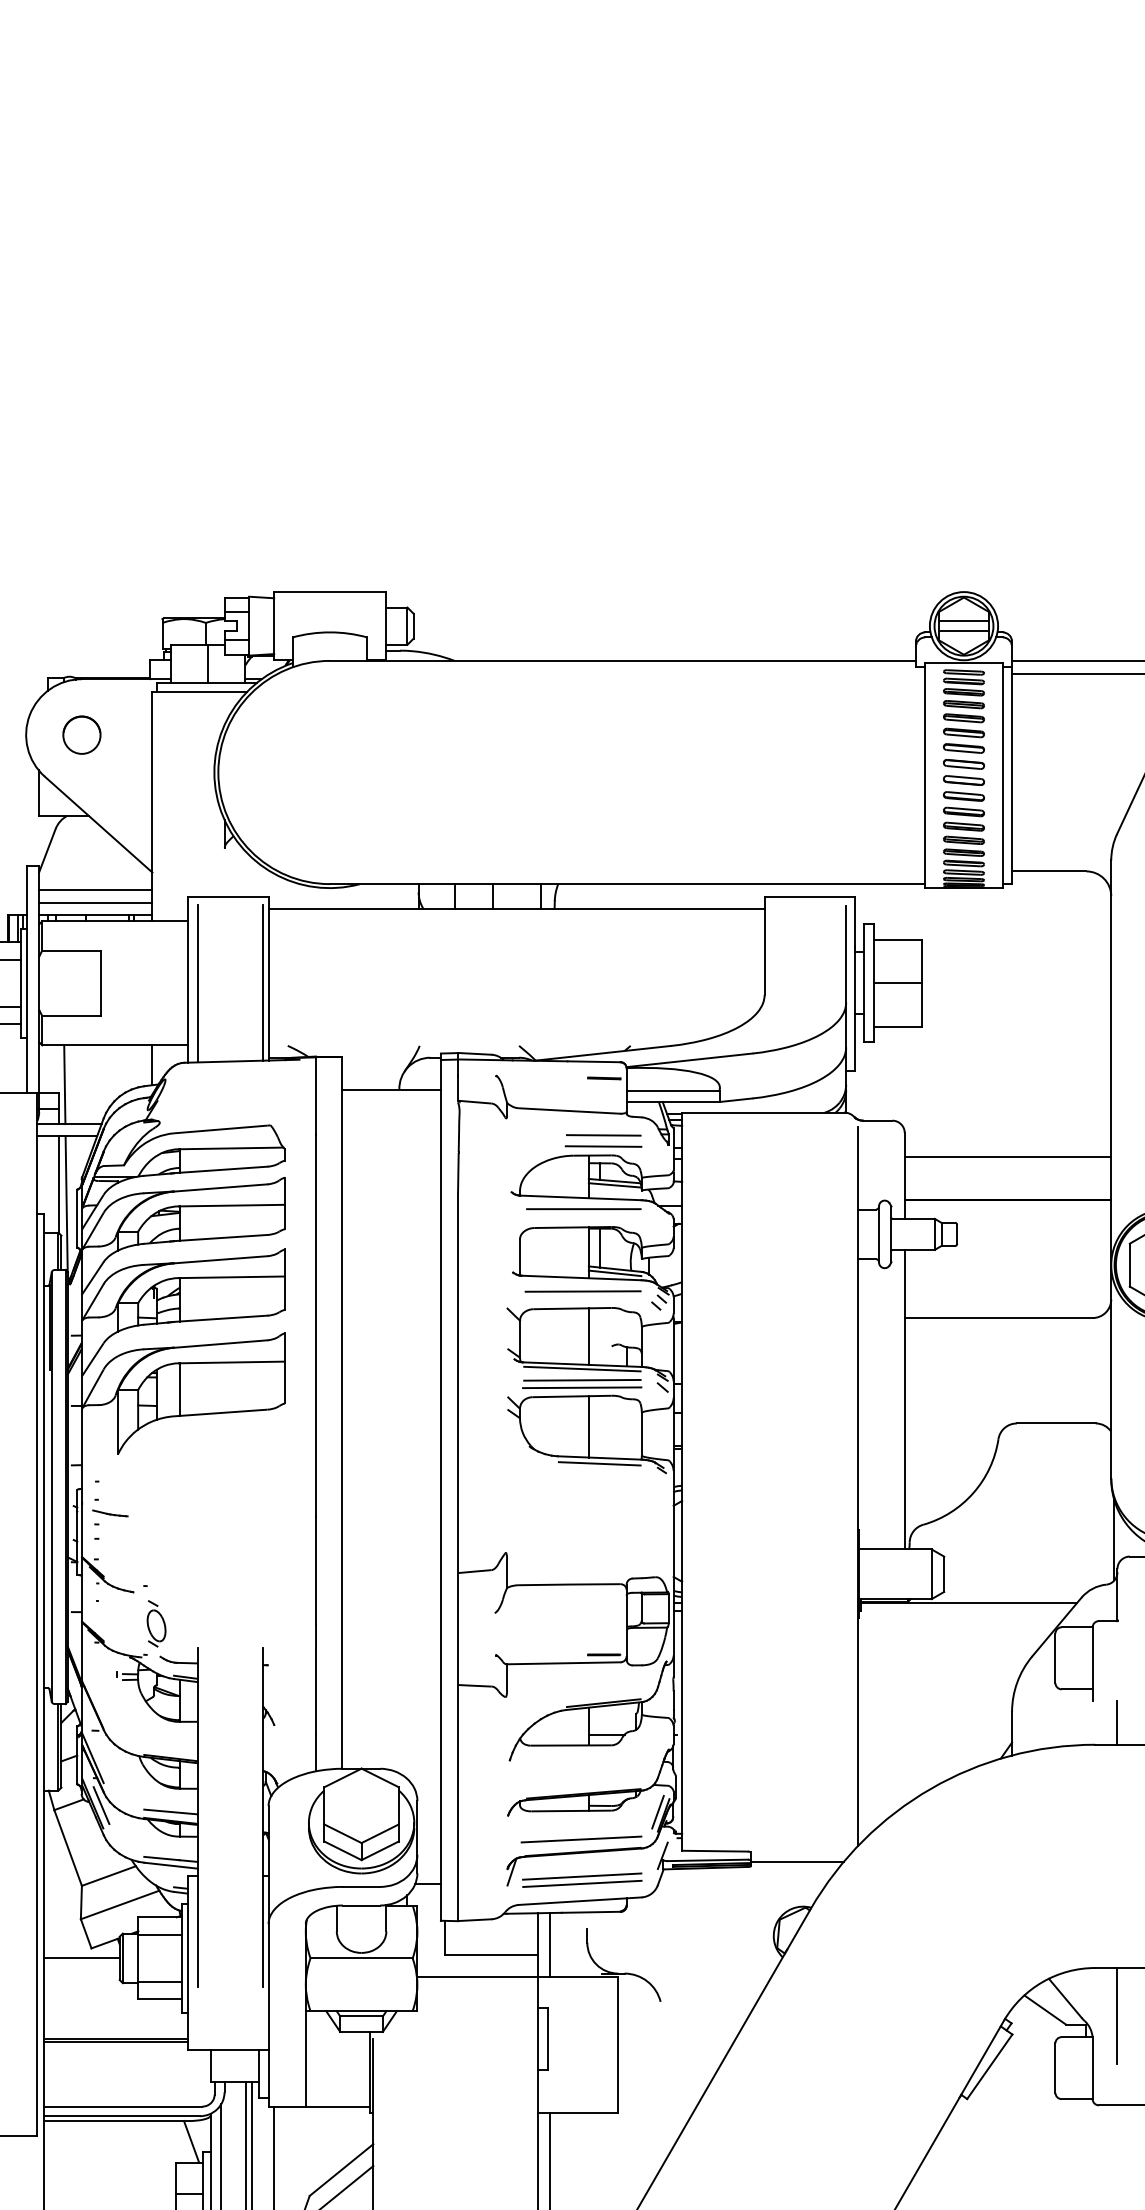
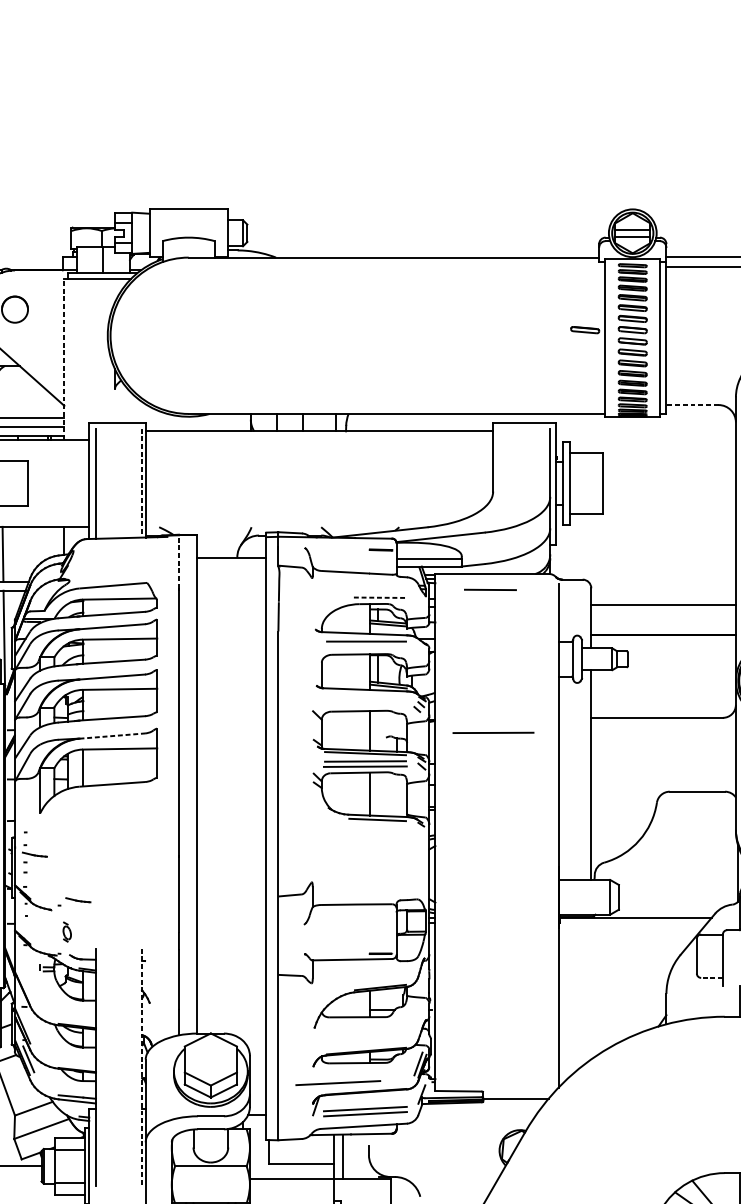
part: (895, 764) -> (584, 330), added
line: (152, 806) -> (64, 359), solid -> dashed
line: (1048, 871) -> (691, 405), solid -> dashed
line: (263, 982) -> (142, 482), solid -> dashed
line: (897, 983) -> (586, 483), removed
line: (316, 1095) -> (179, 562), solid -> dashed
line: (603, 1135) -> (490, 590), moved
line: (603, 1146) -> (380, 597), solid -> dashed
line: (582, 1291) -> (493, 732), moved
line: (220, 1344) -> (112, 736), solid -> dashed
line: (172, 1578) -> (78, 900), added
part: (156, 1623) -> (67, 931), size x0.6
line: (1077, 1689) -> (712, 978), solid -> dashed
line: (170, 1811) -> (77, 1063), removed
line: (263, 1817) -> (142, 1067), solid -> dashed
line: (581, 1839) -> (338, 1083), moved

